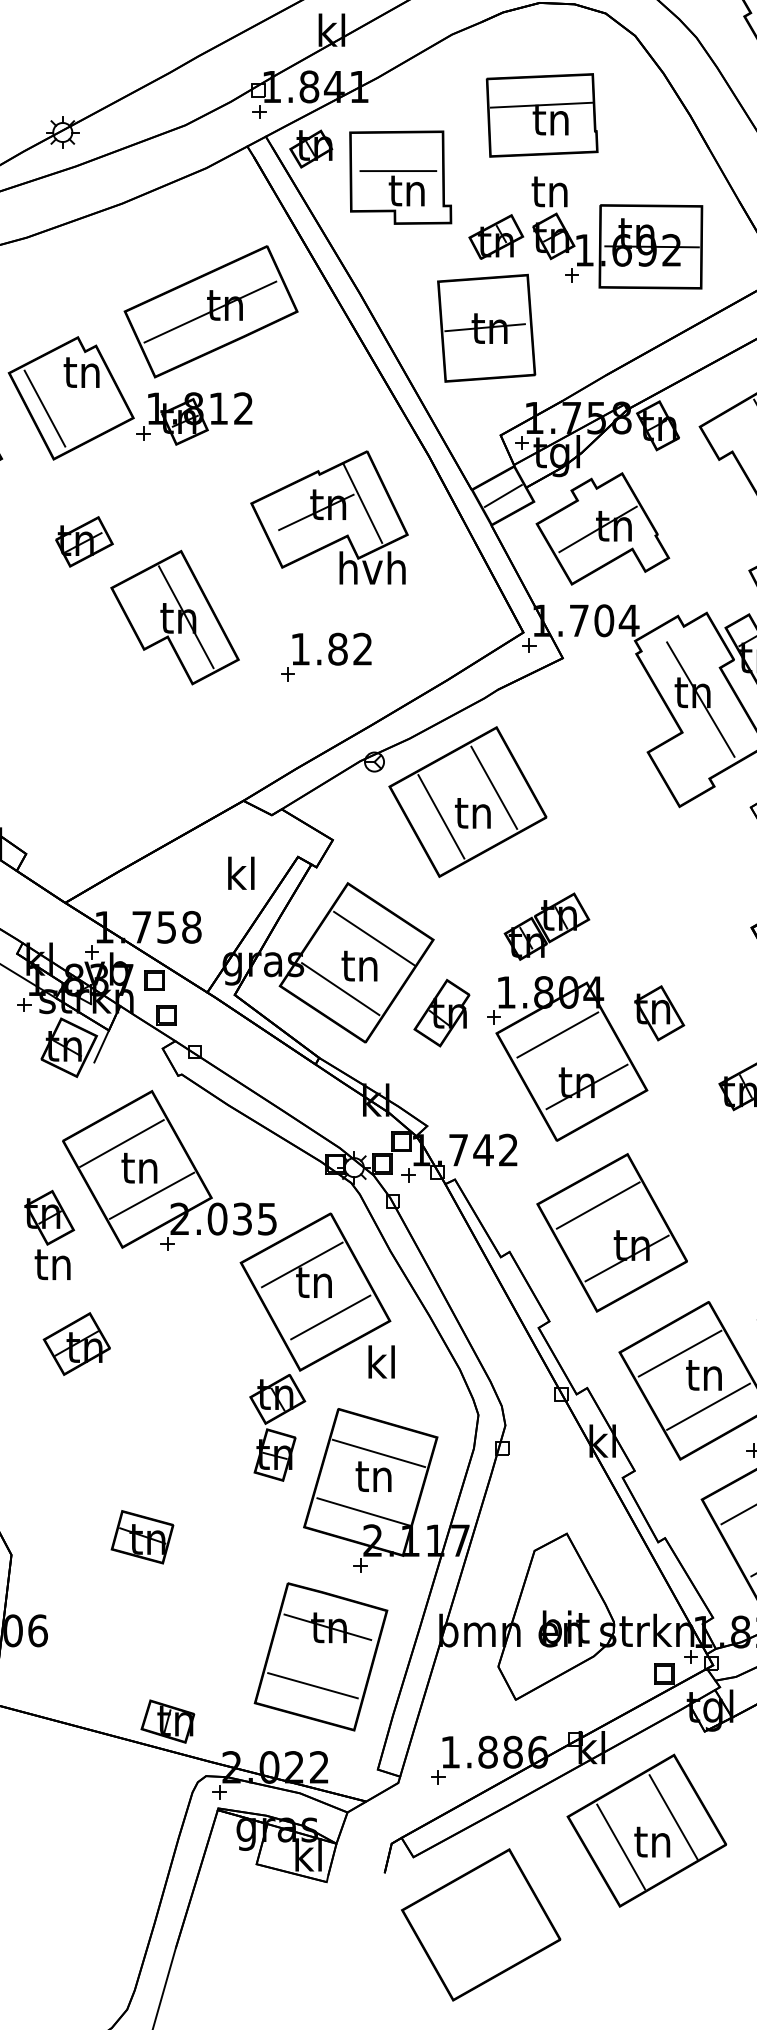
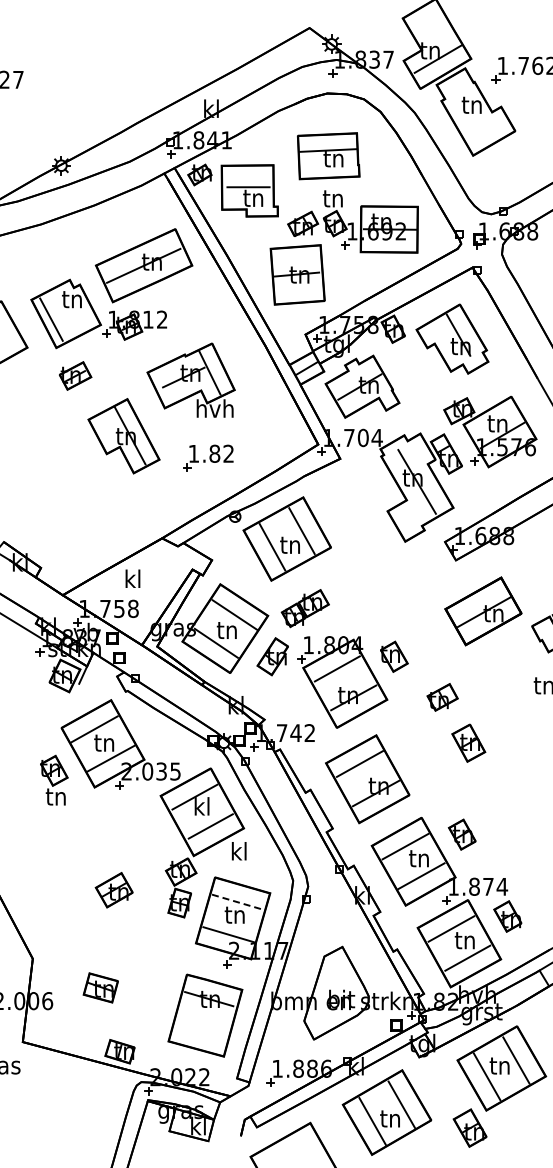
part: (328, 515) -> (190, 379), moved
part: (84, 541) -> (75, 375), moved
text: (240, 872) -> (132, 578), moved
part: (545, 926) -> (304, 608), moved
text: (314, 1281) -> (201, 806), tn -> kl
part: (75, 1344) -> (113, 890), moved
line: (378, 1453) -> (237, 902), solid -> dashed
part: (141, 1536) -> (100, 987), moved
line: (312, 1685) -> (200, 1031), removed

